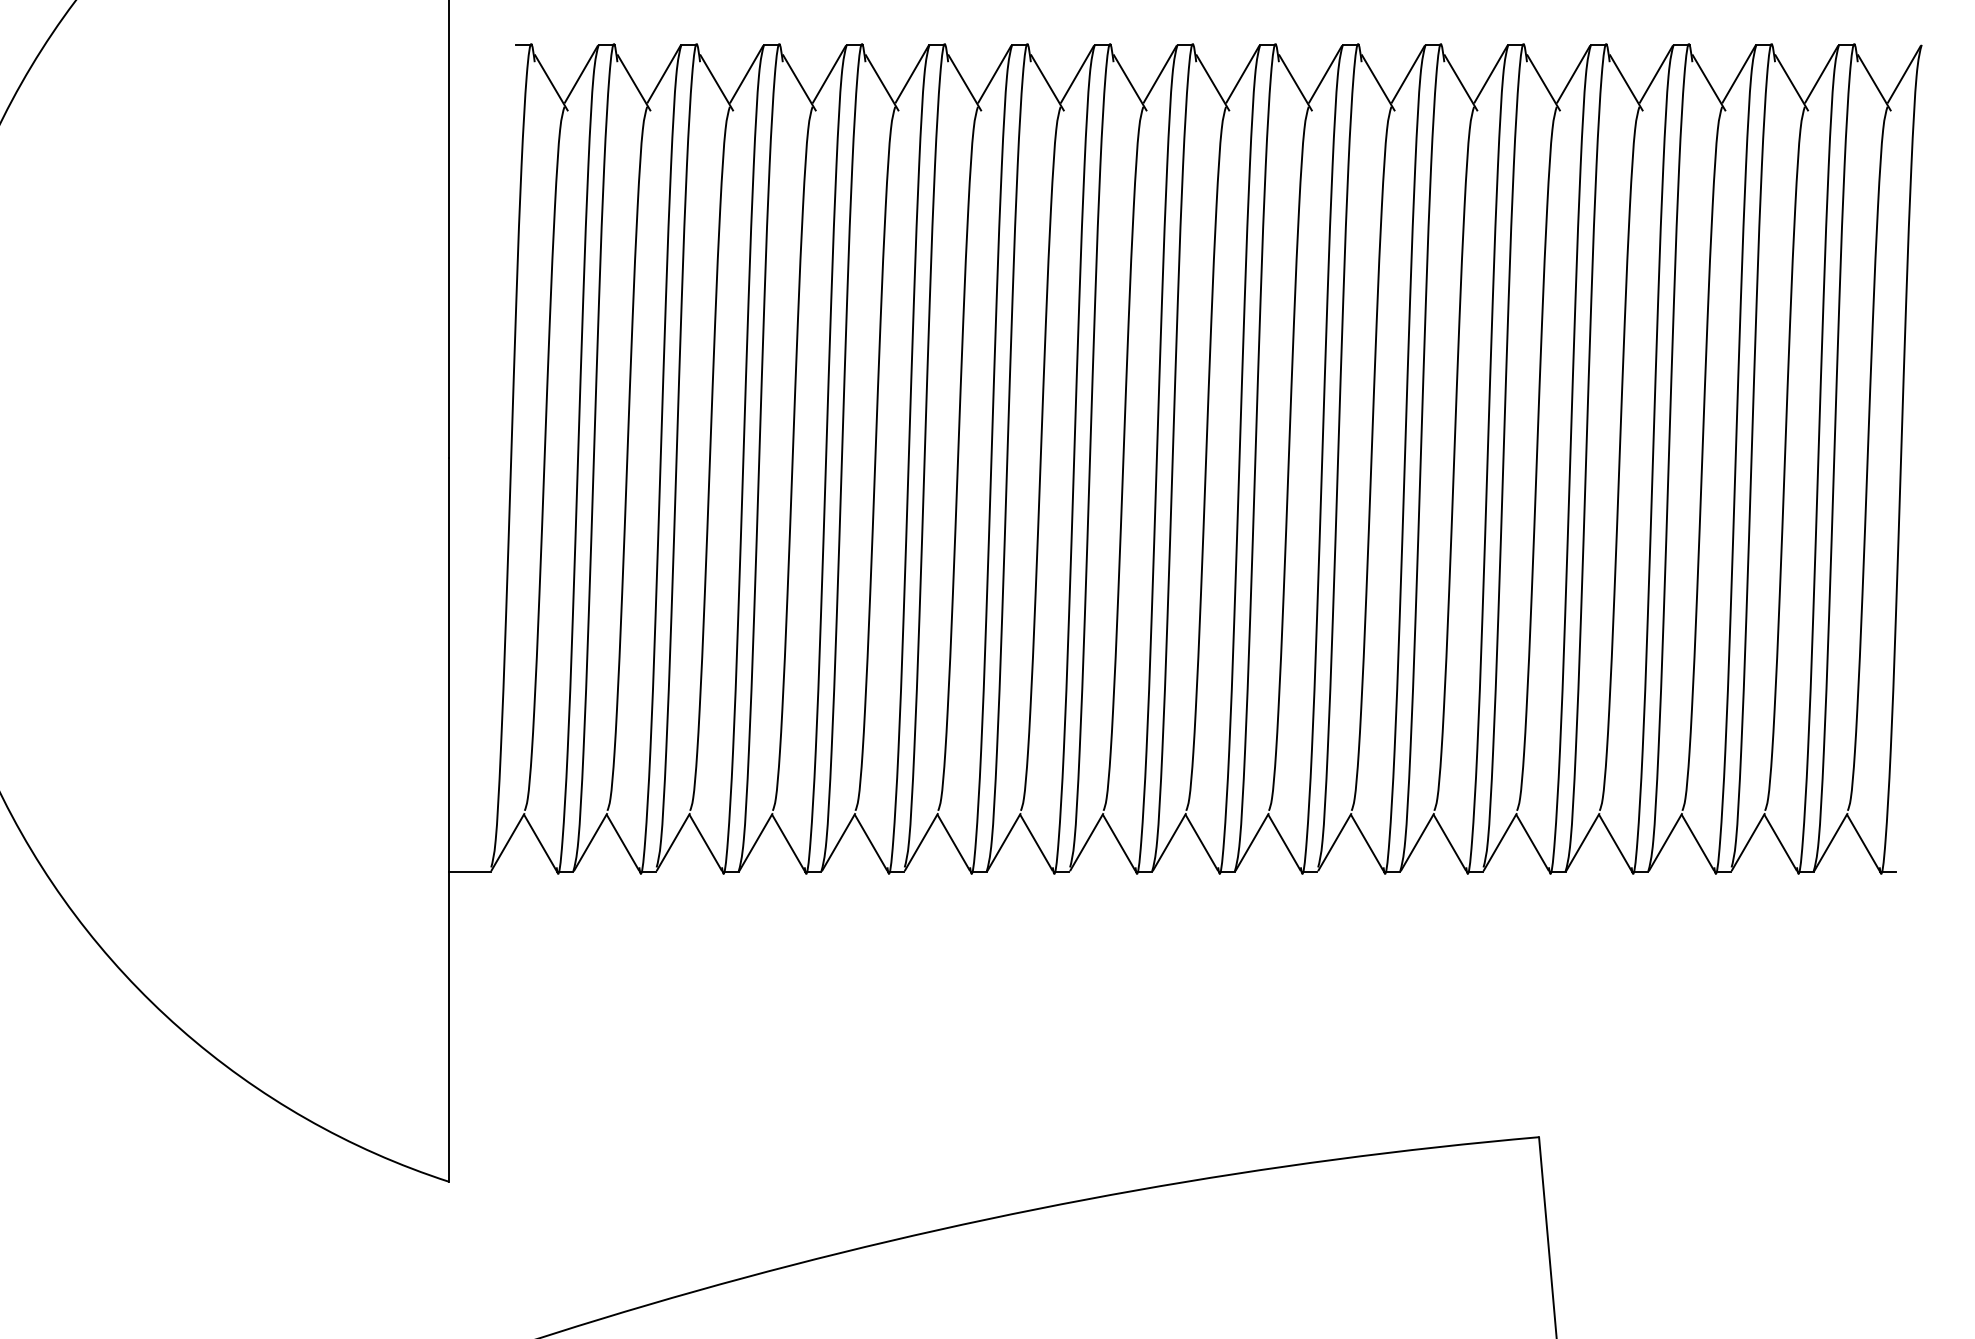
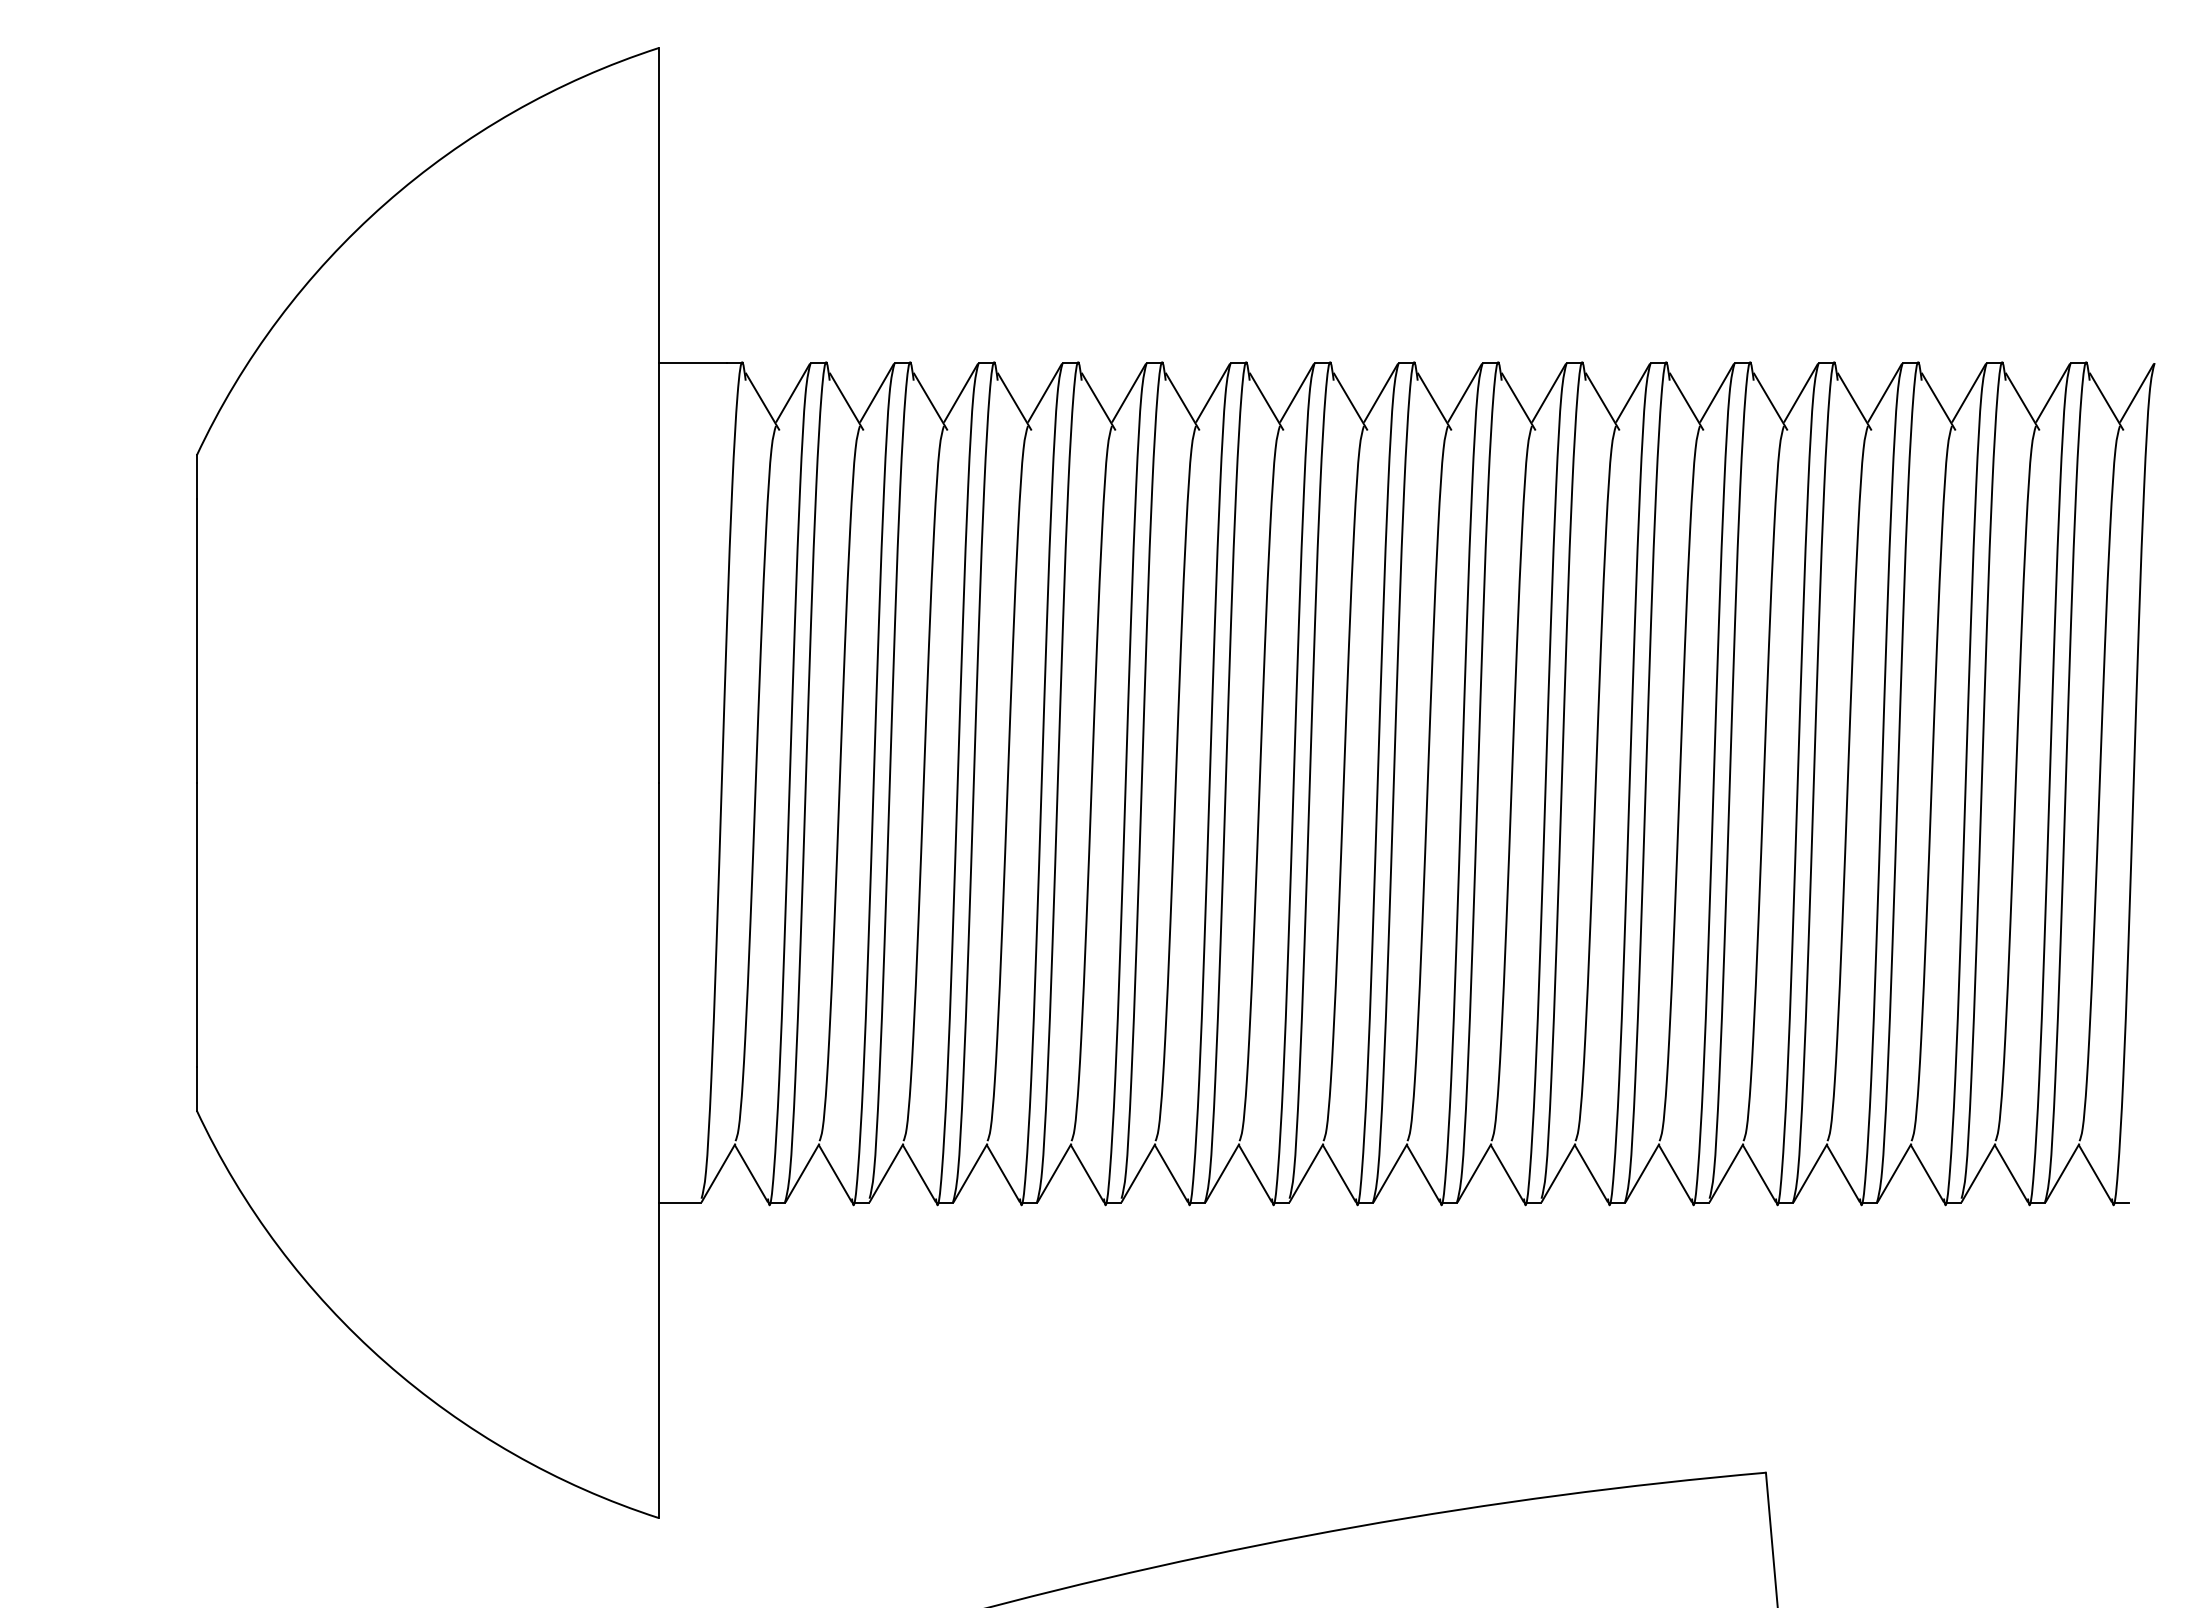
line: (482, 45) -> (692, 363), added

